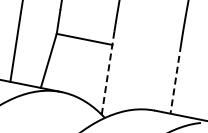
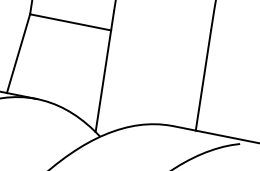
line: (108, 73) -> (105, 72), dashed -> solid
line: (175, 79) -> (203, 80), dashed -> solid

